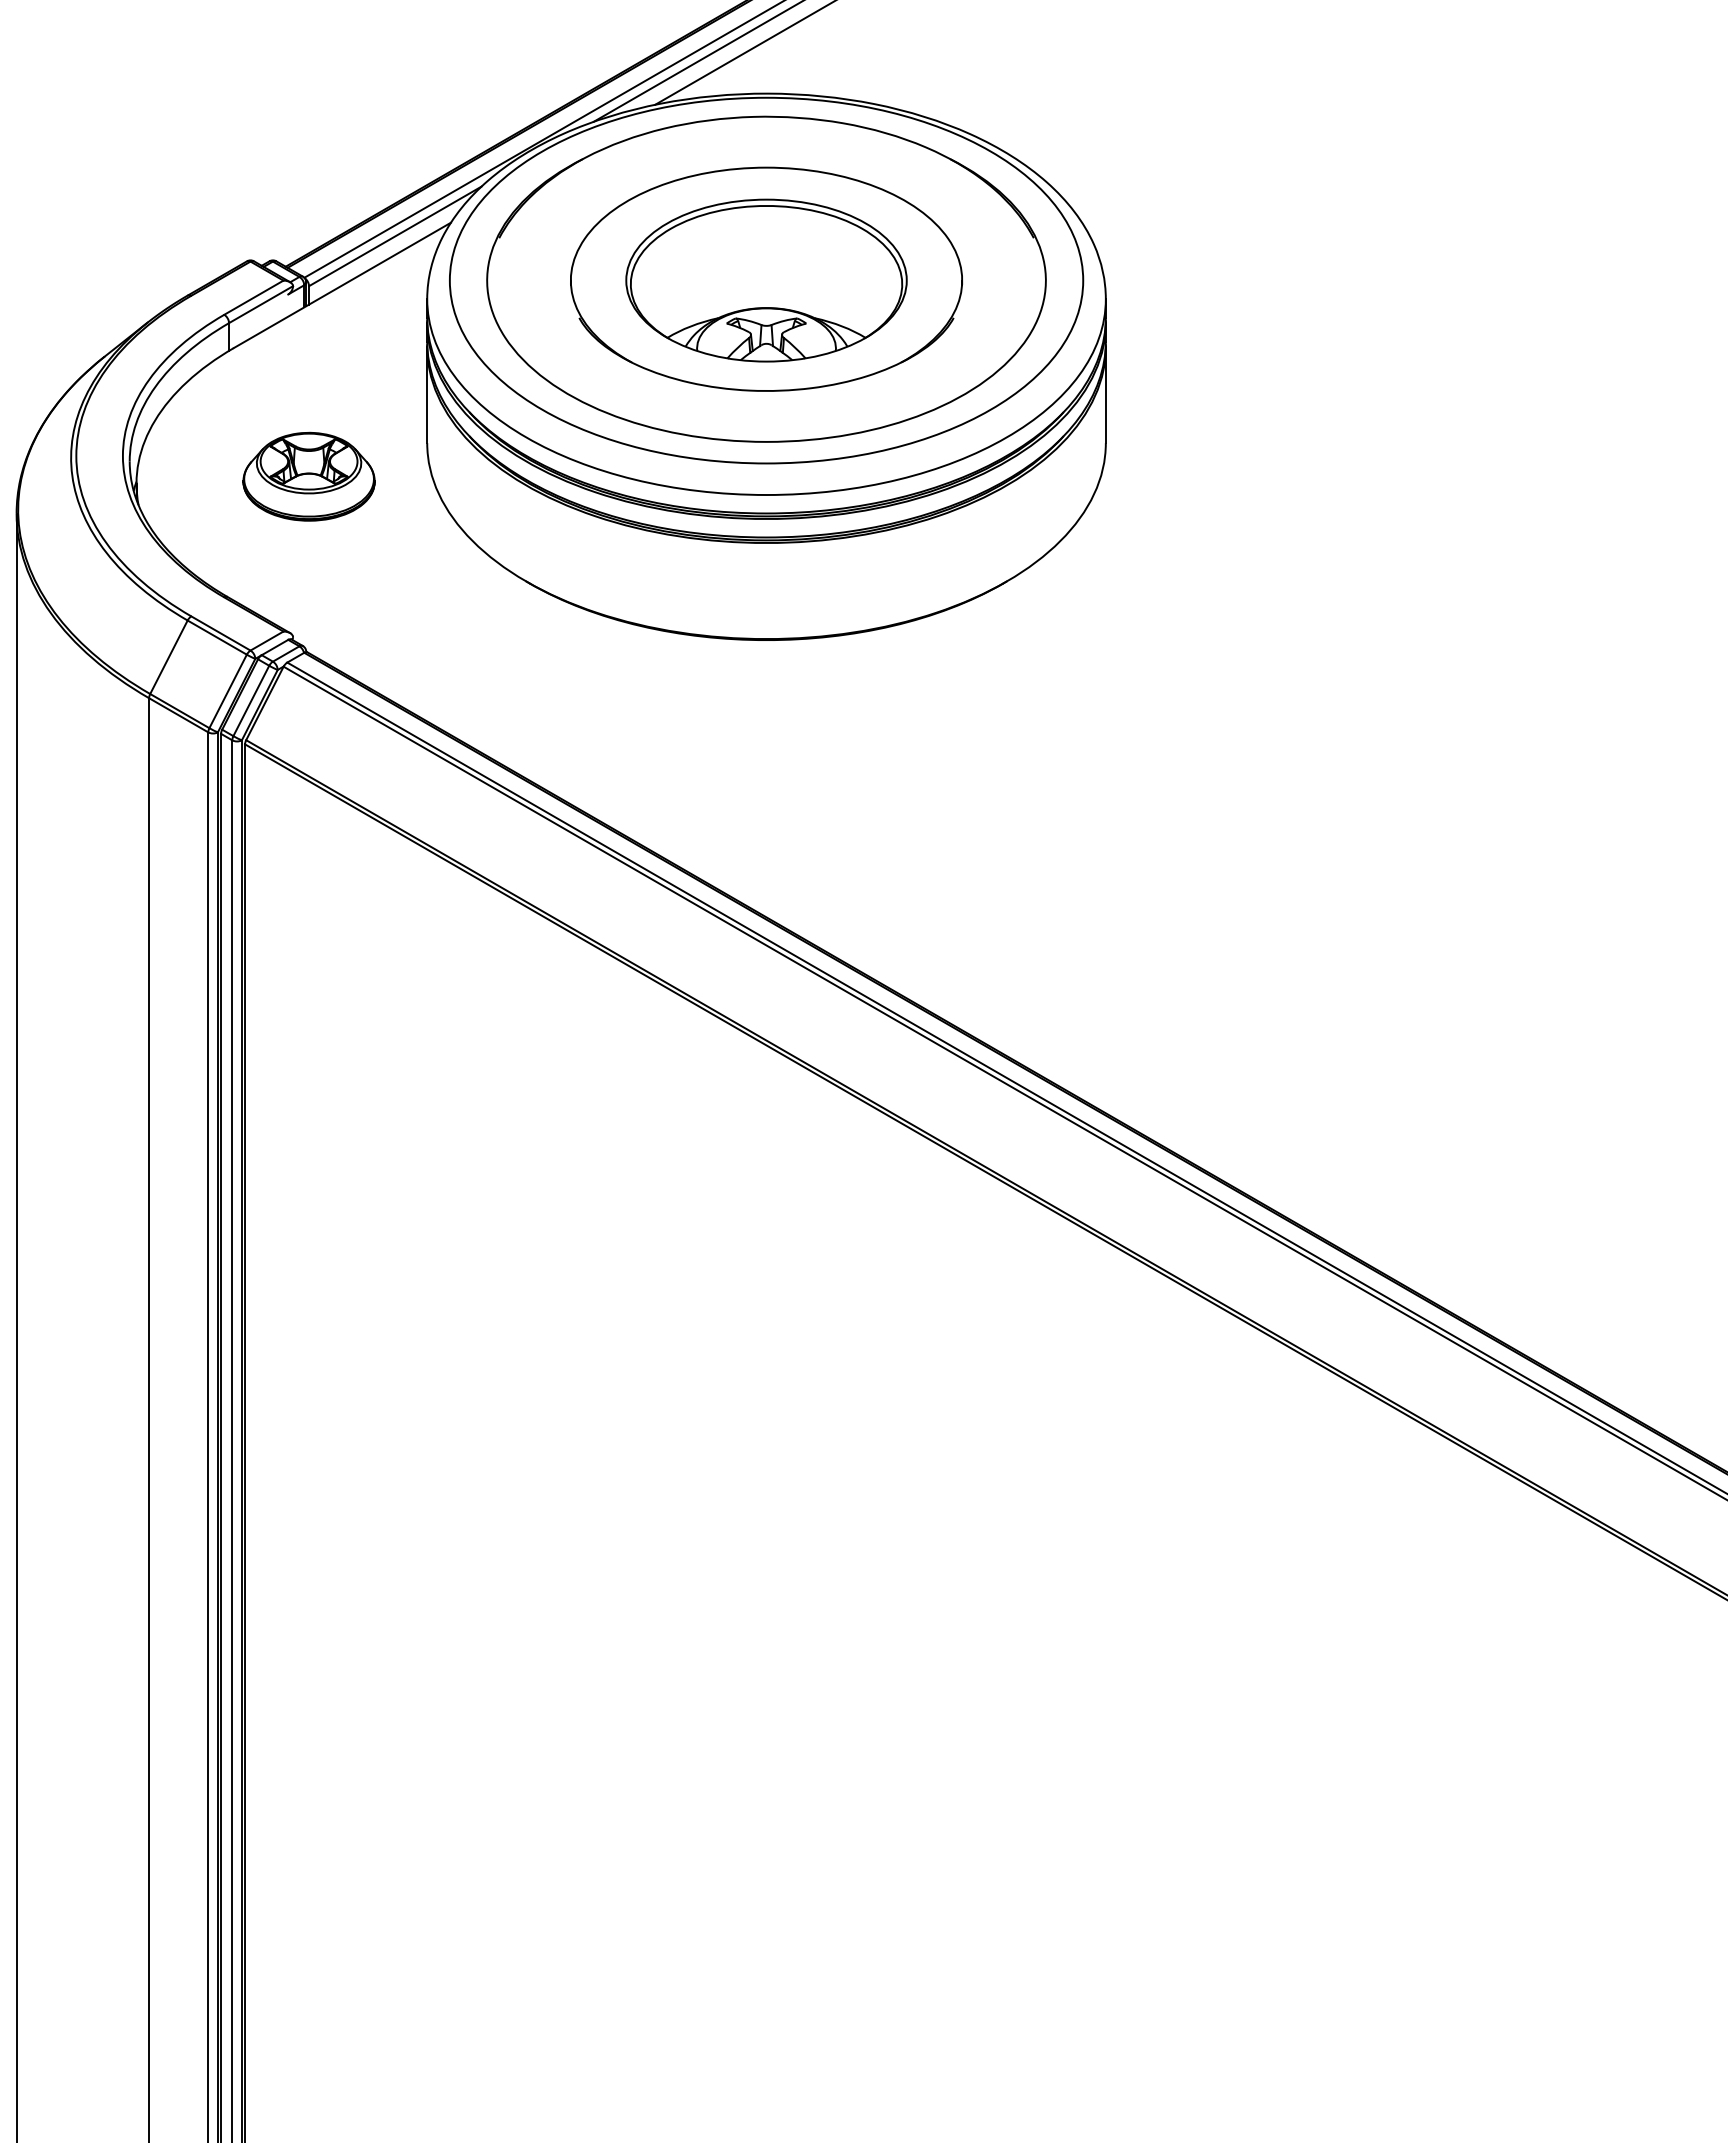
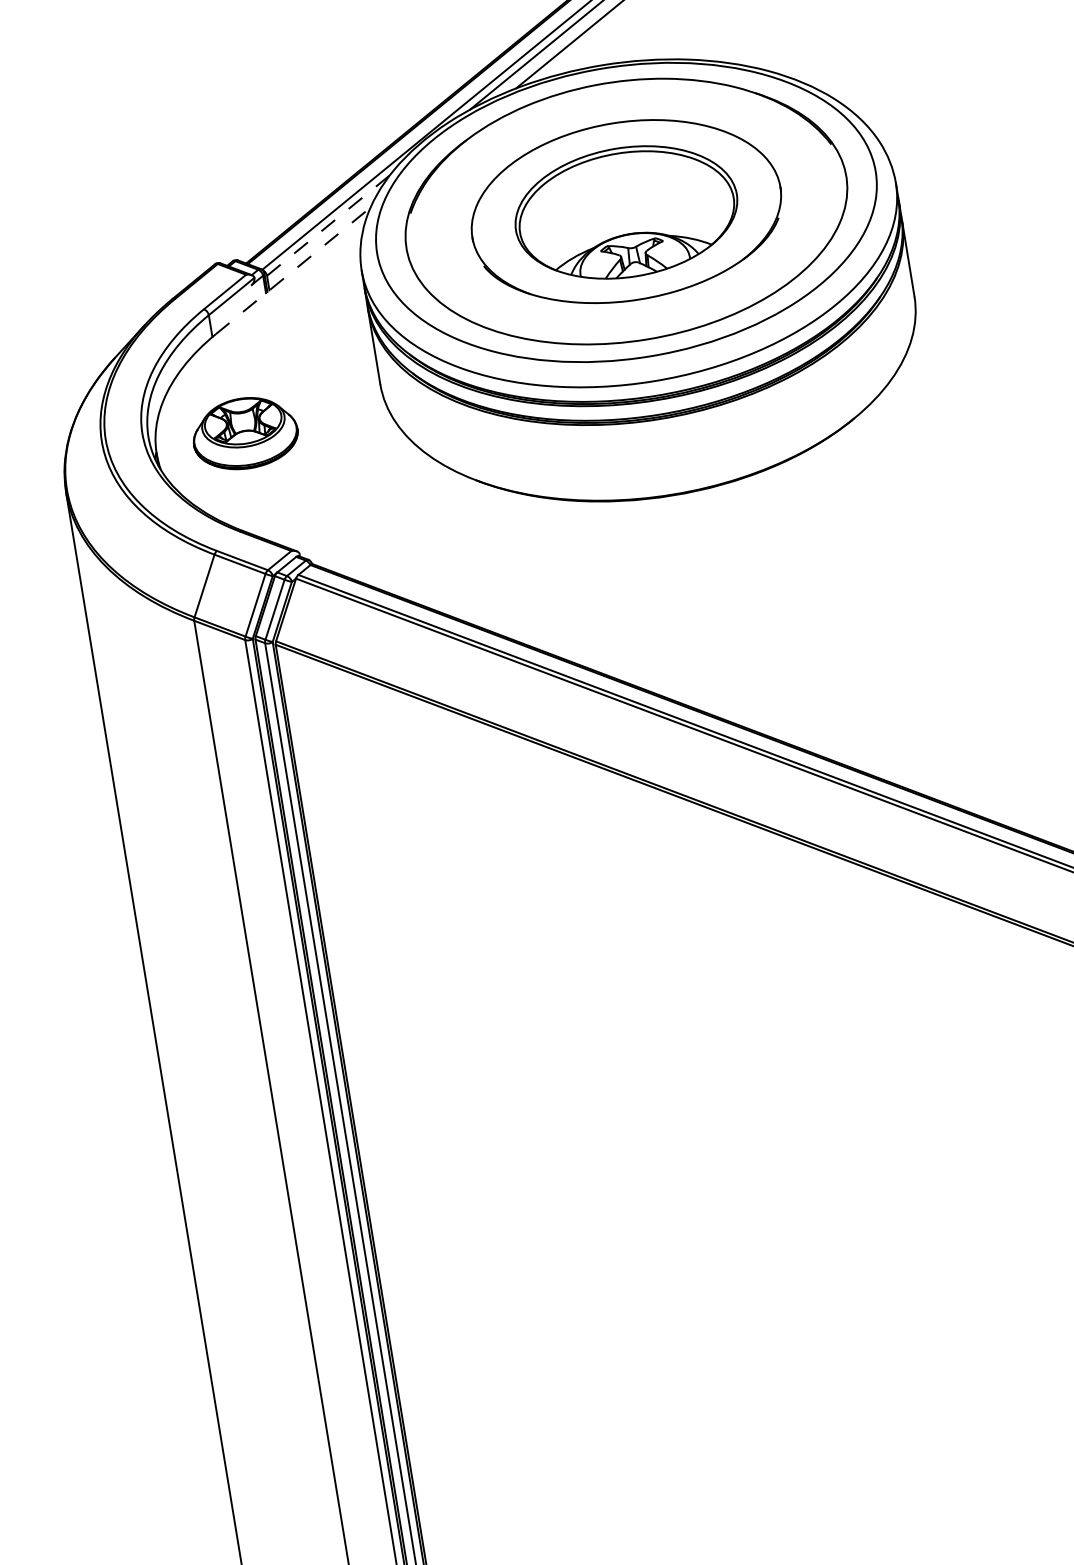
line: (395, 236) -> (328, 225), solid -> dashed
line: (342, 285) -> (293, 270), solid -> dashed
part: (308, 476) -> (244, 433), moved

